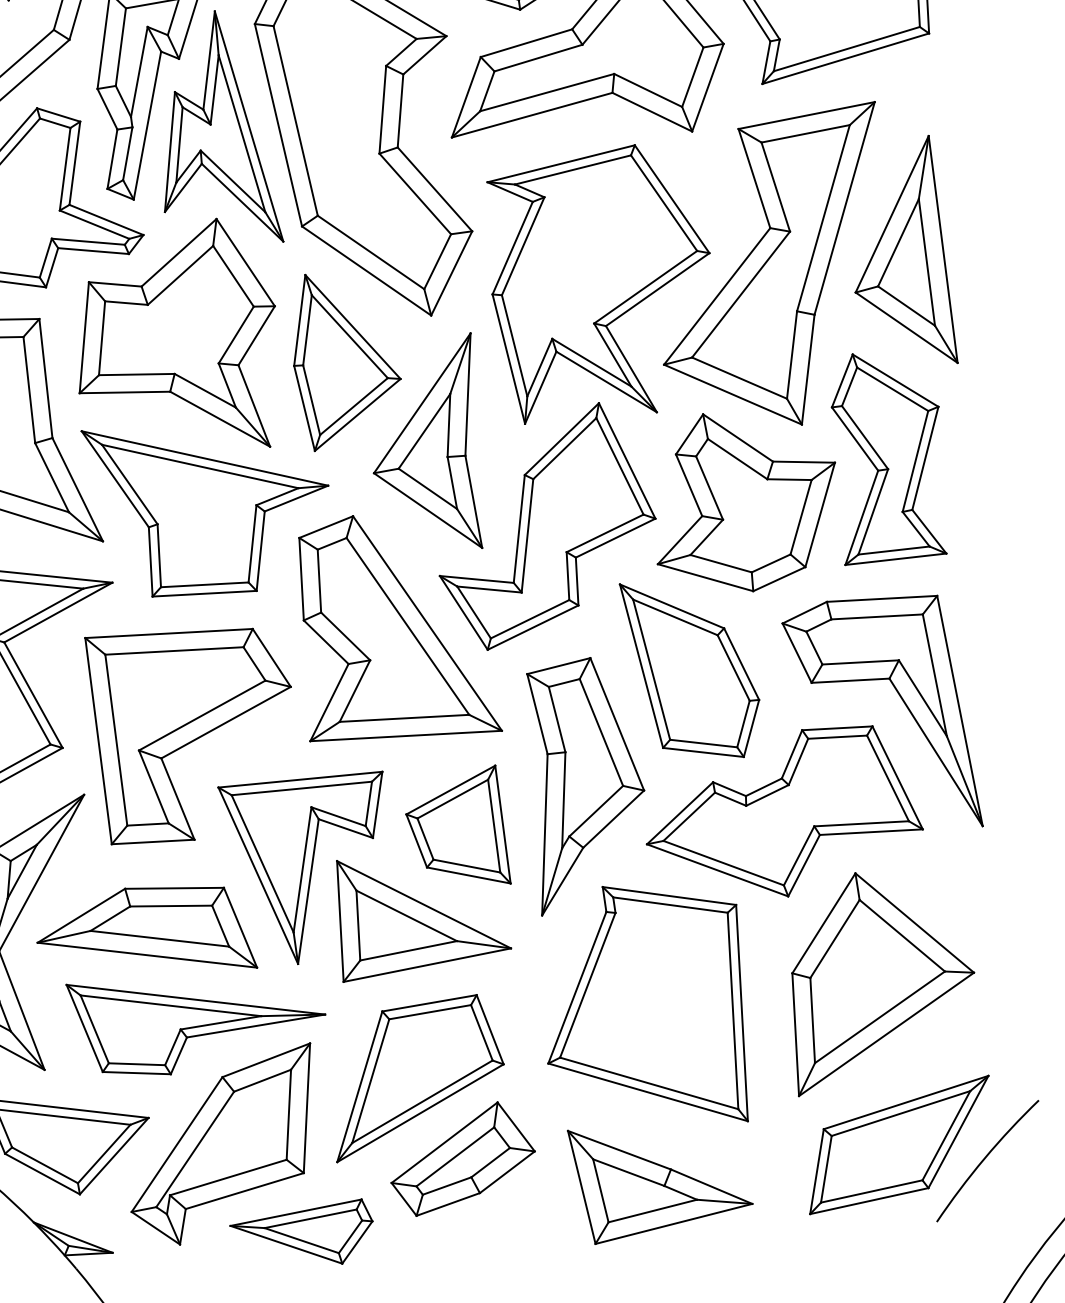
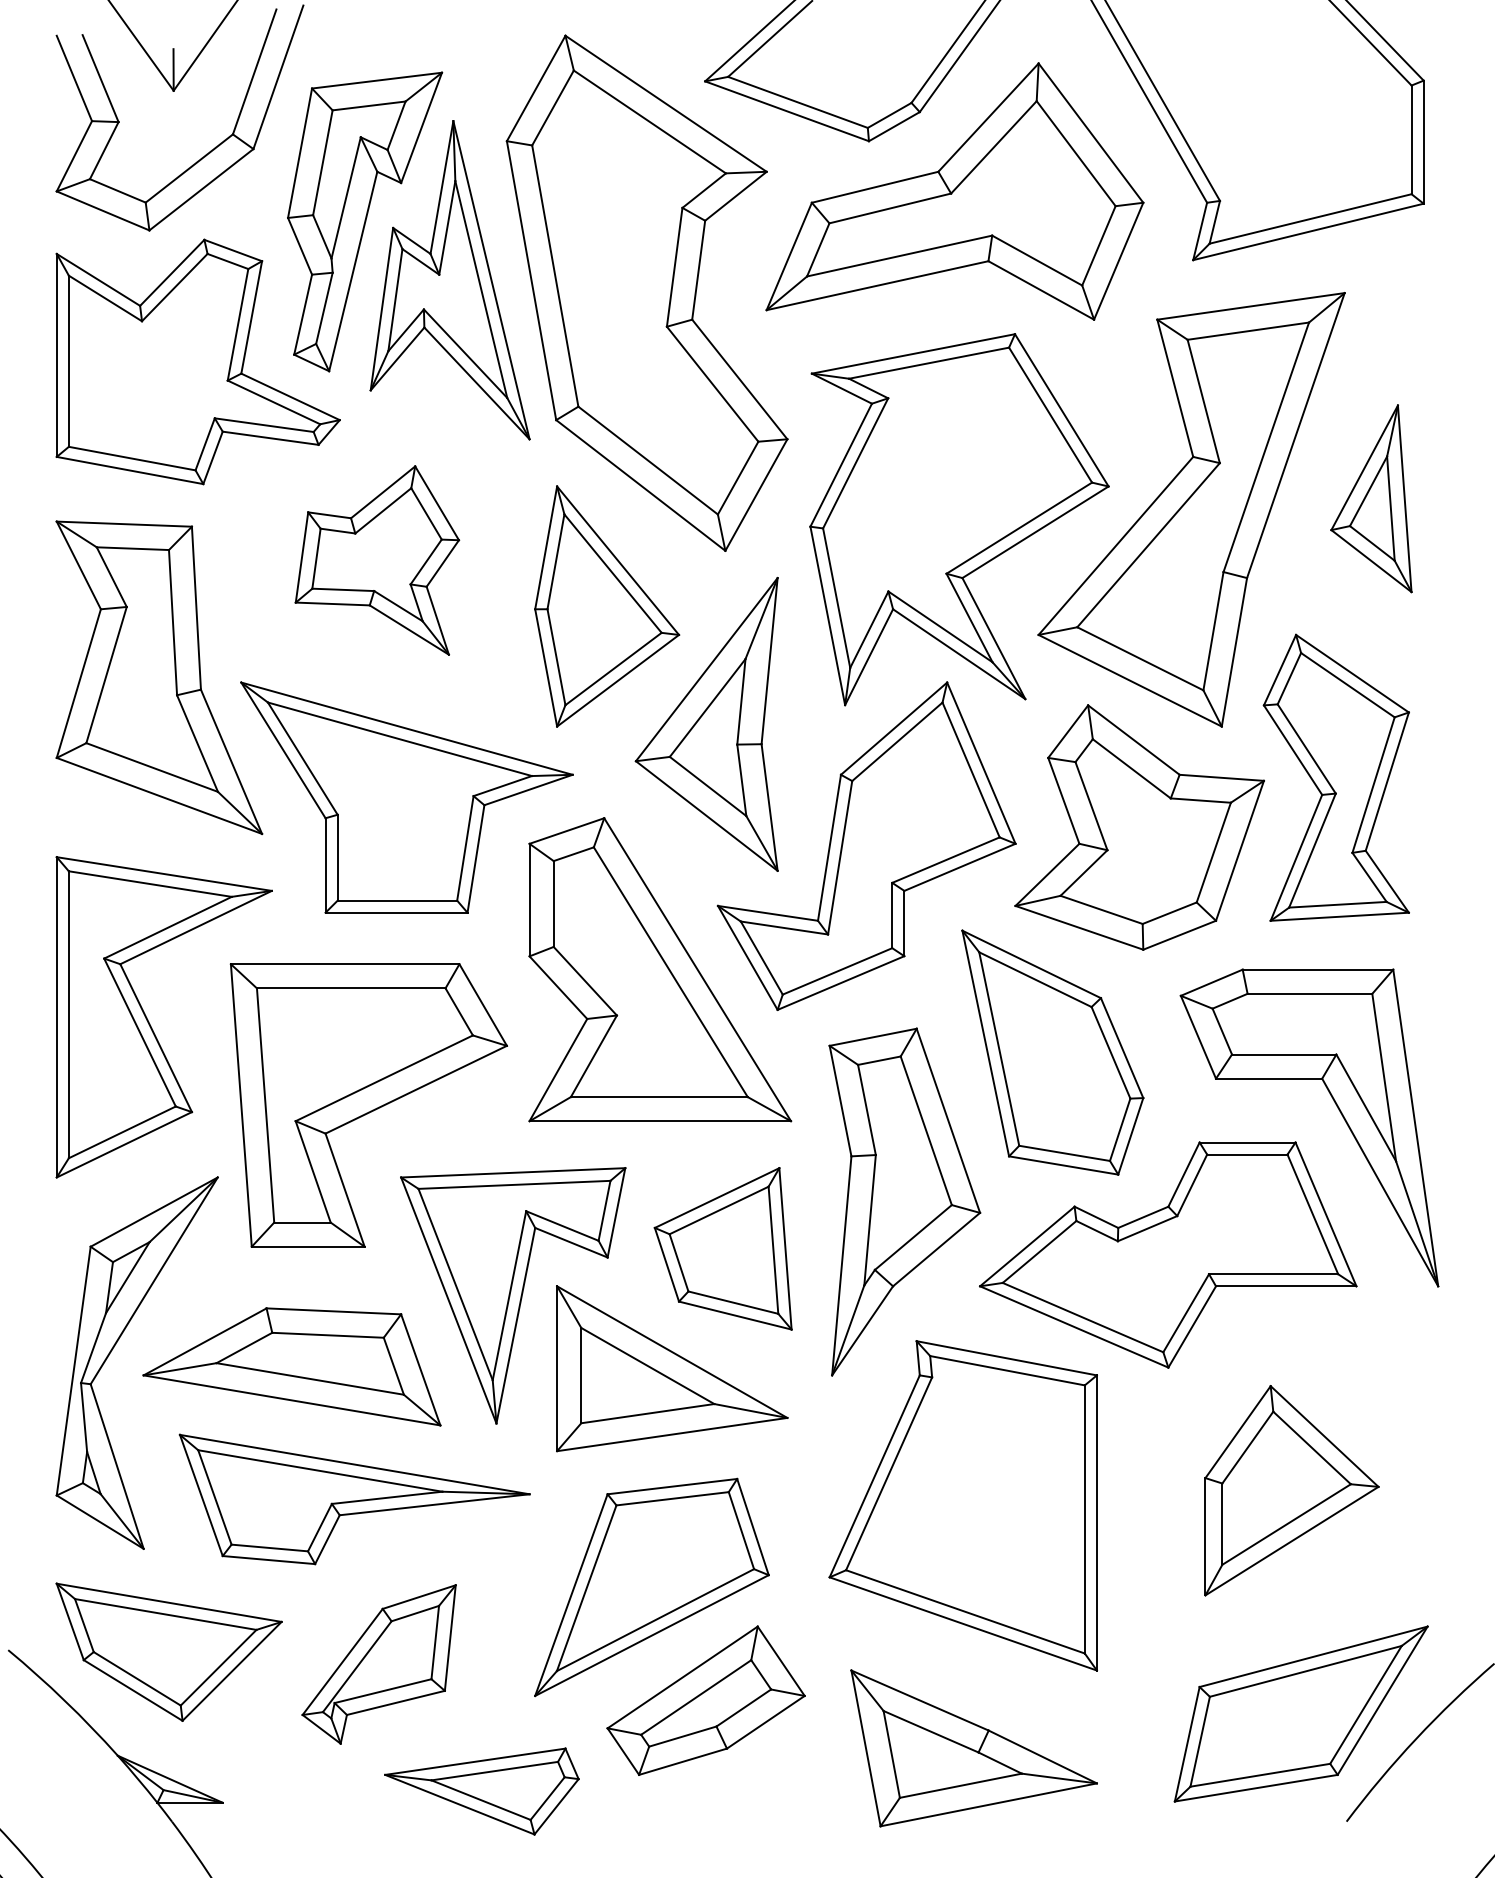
part: (902, 251) -> (1371, 498), size x0.6
part: (176, 336) -> (377, 560), size x0.6
part: (883, 981) -> (1291, 1490), size x0.7
part: (221, 1145) -> (378, 1664), size x0.6

